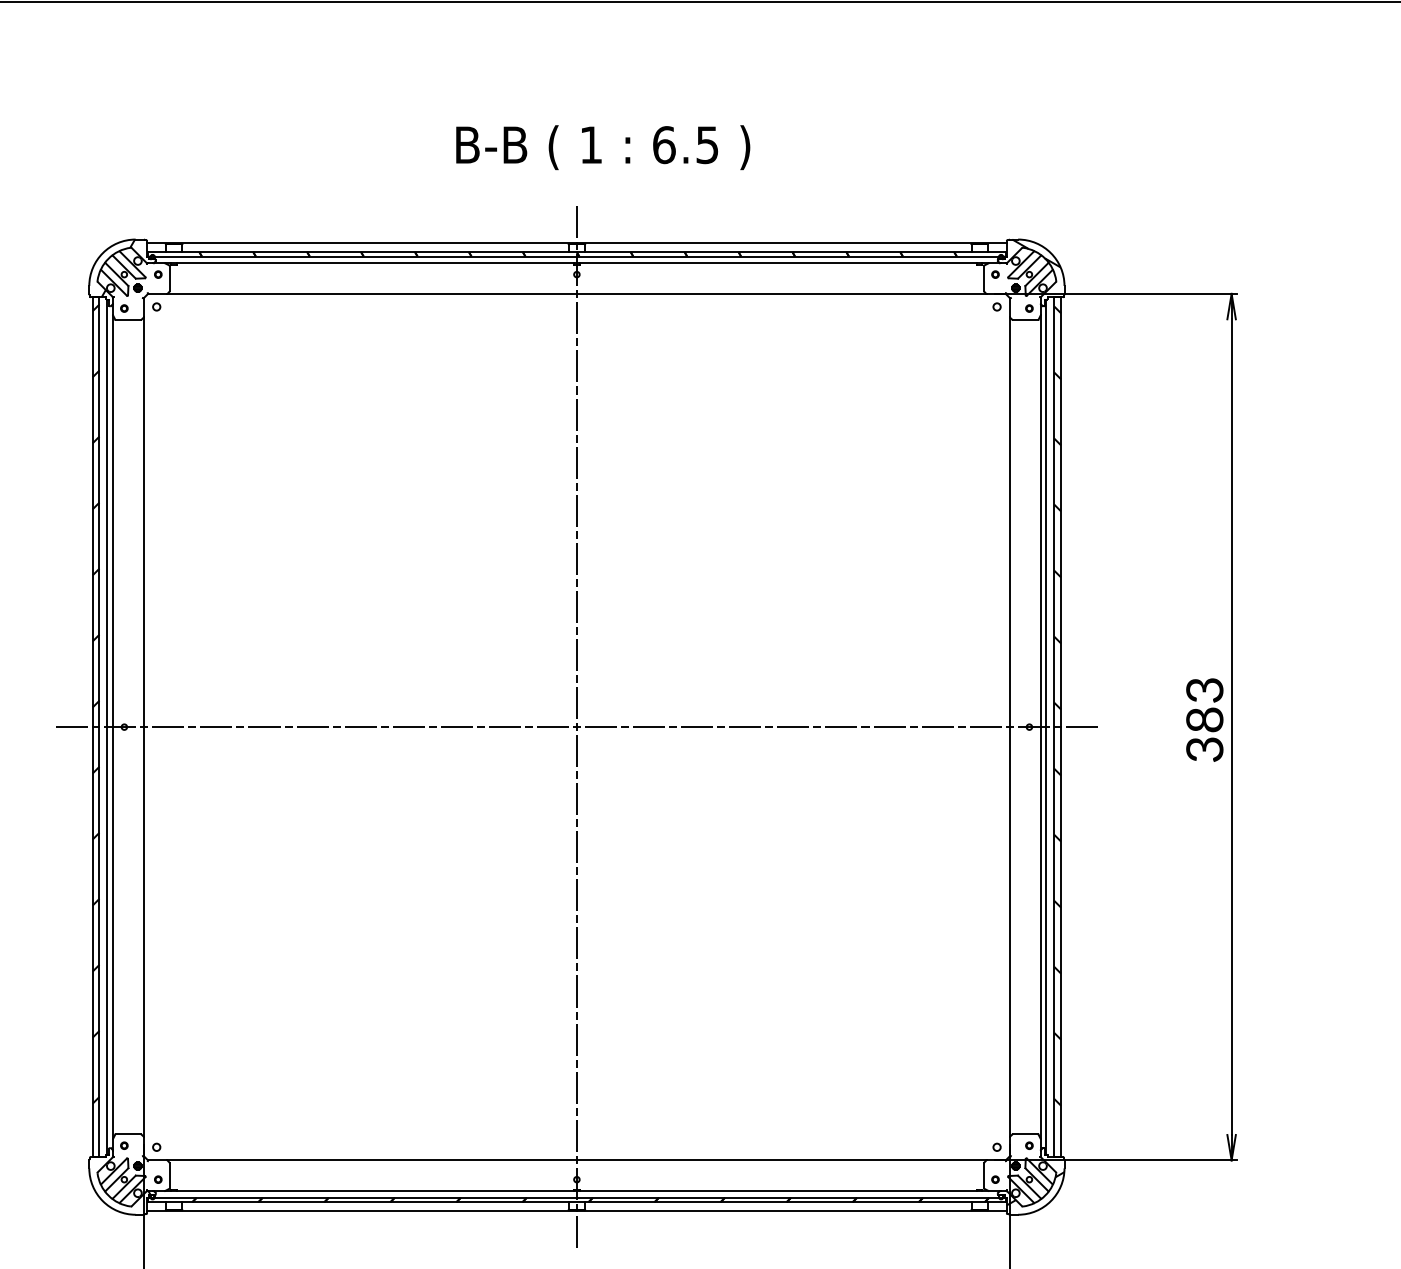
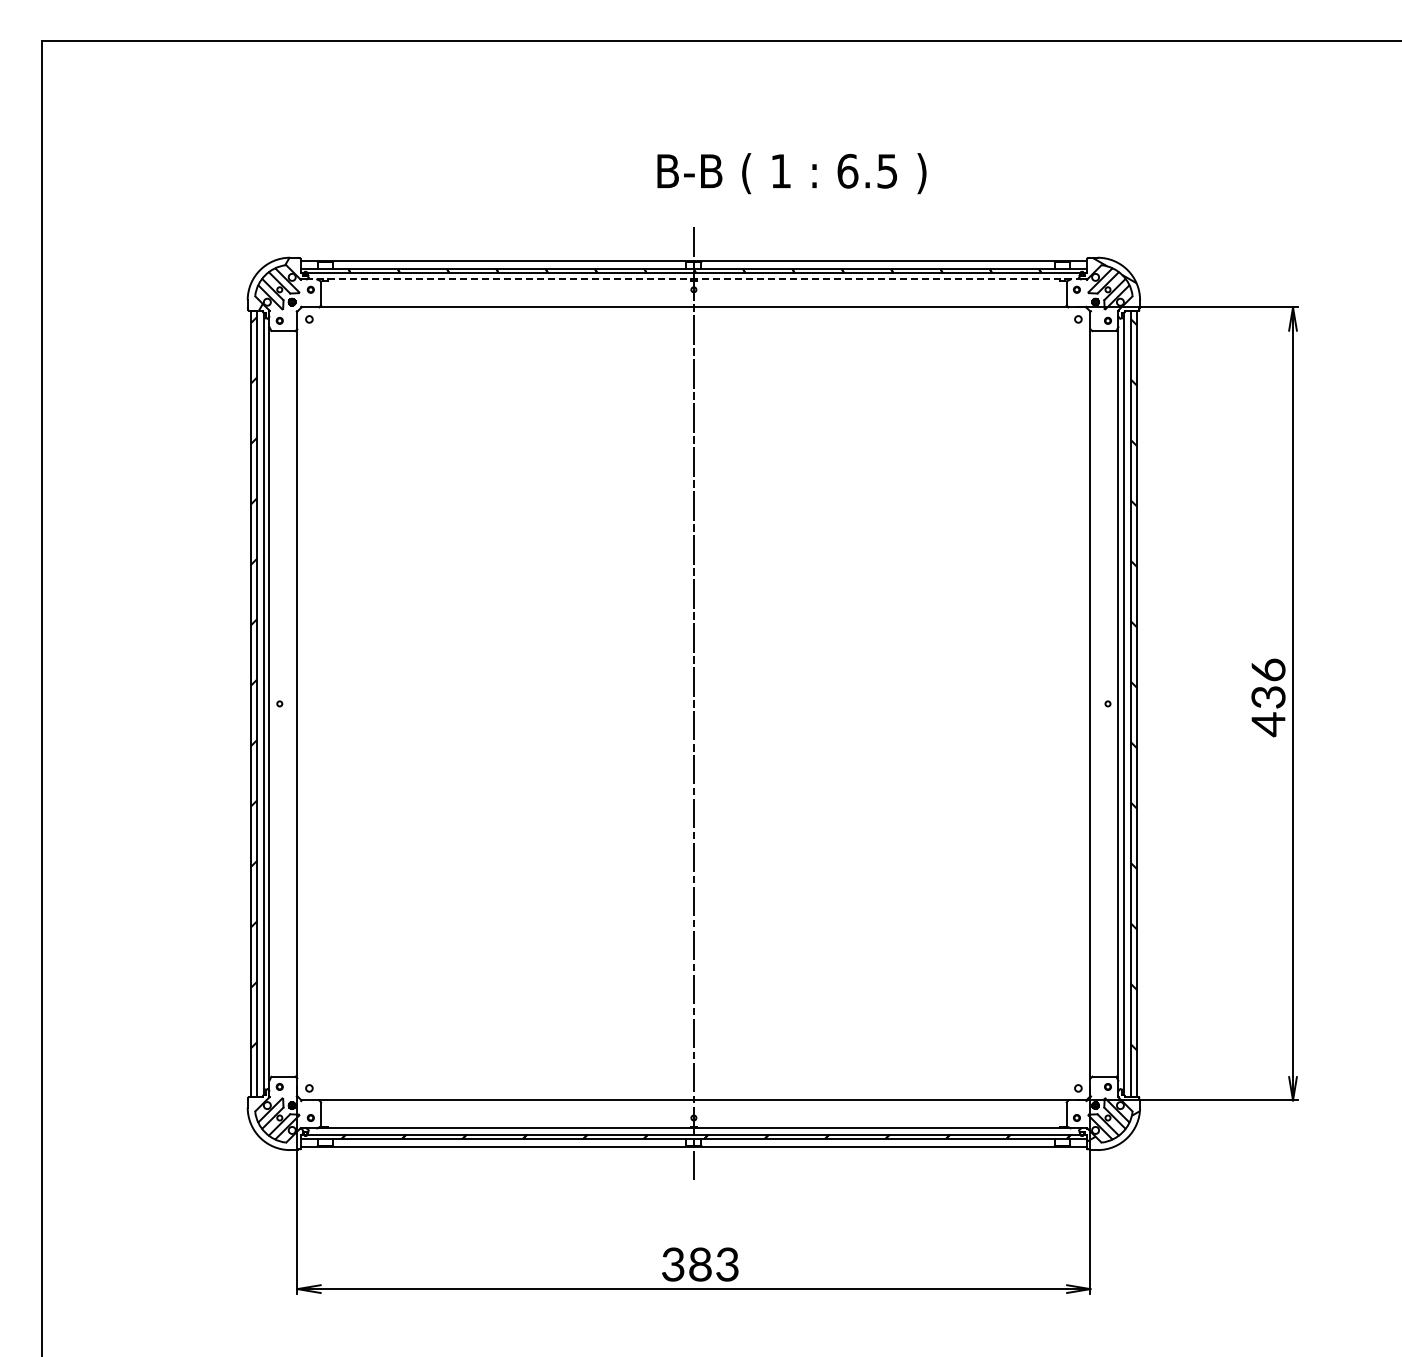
text: (602, 147) -> (791, 173), moved
line: (576, 263) -> (693, 279), solid -> dashed
text: (1204, 720) -> (1268, 697), 383 -> 436
line: (576, 726) -> (693, 703), removed

